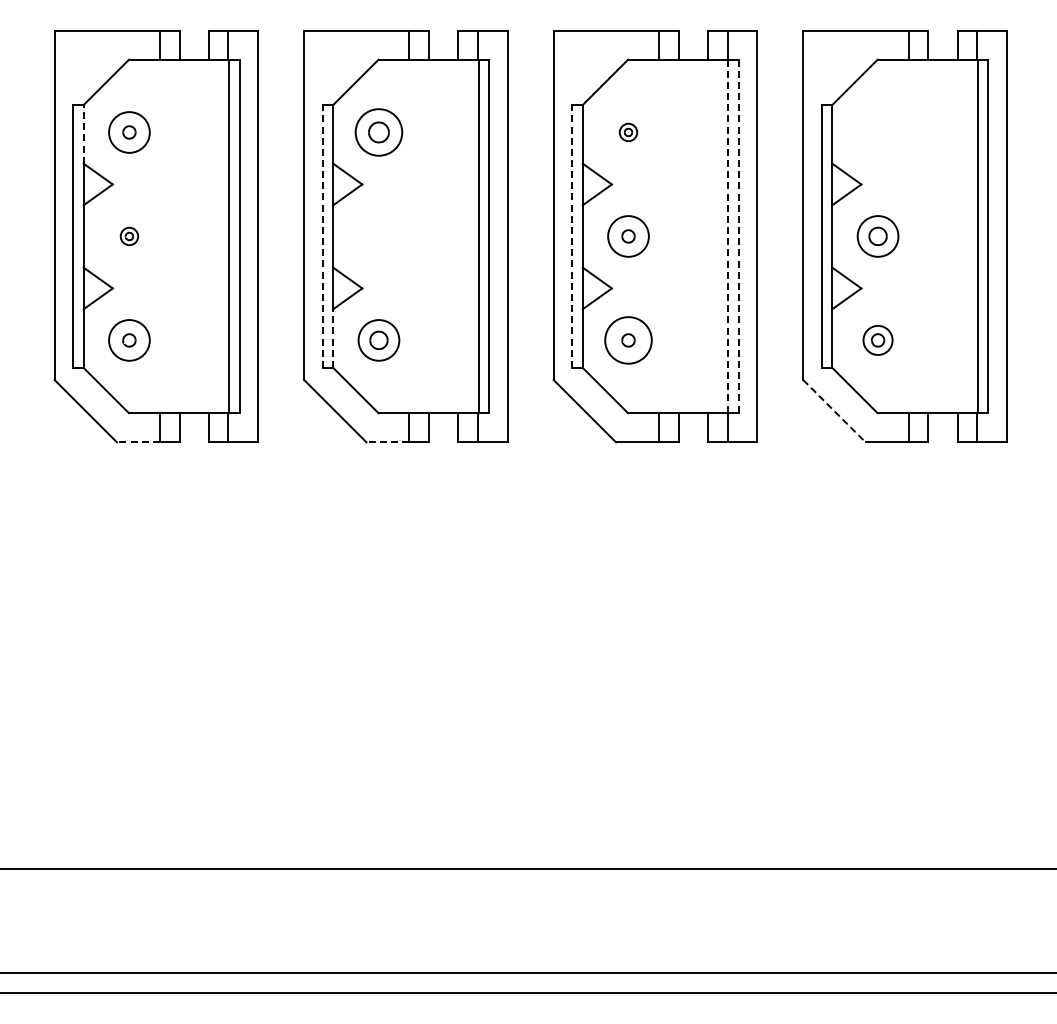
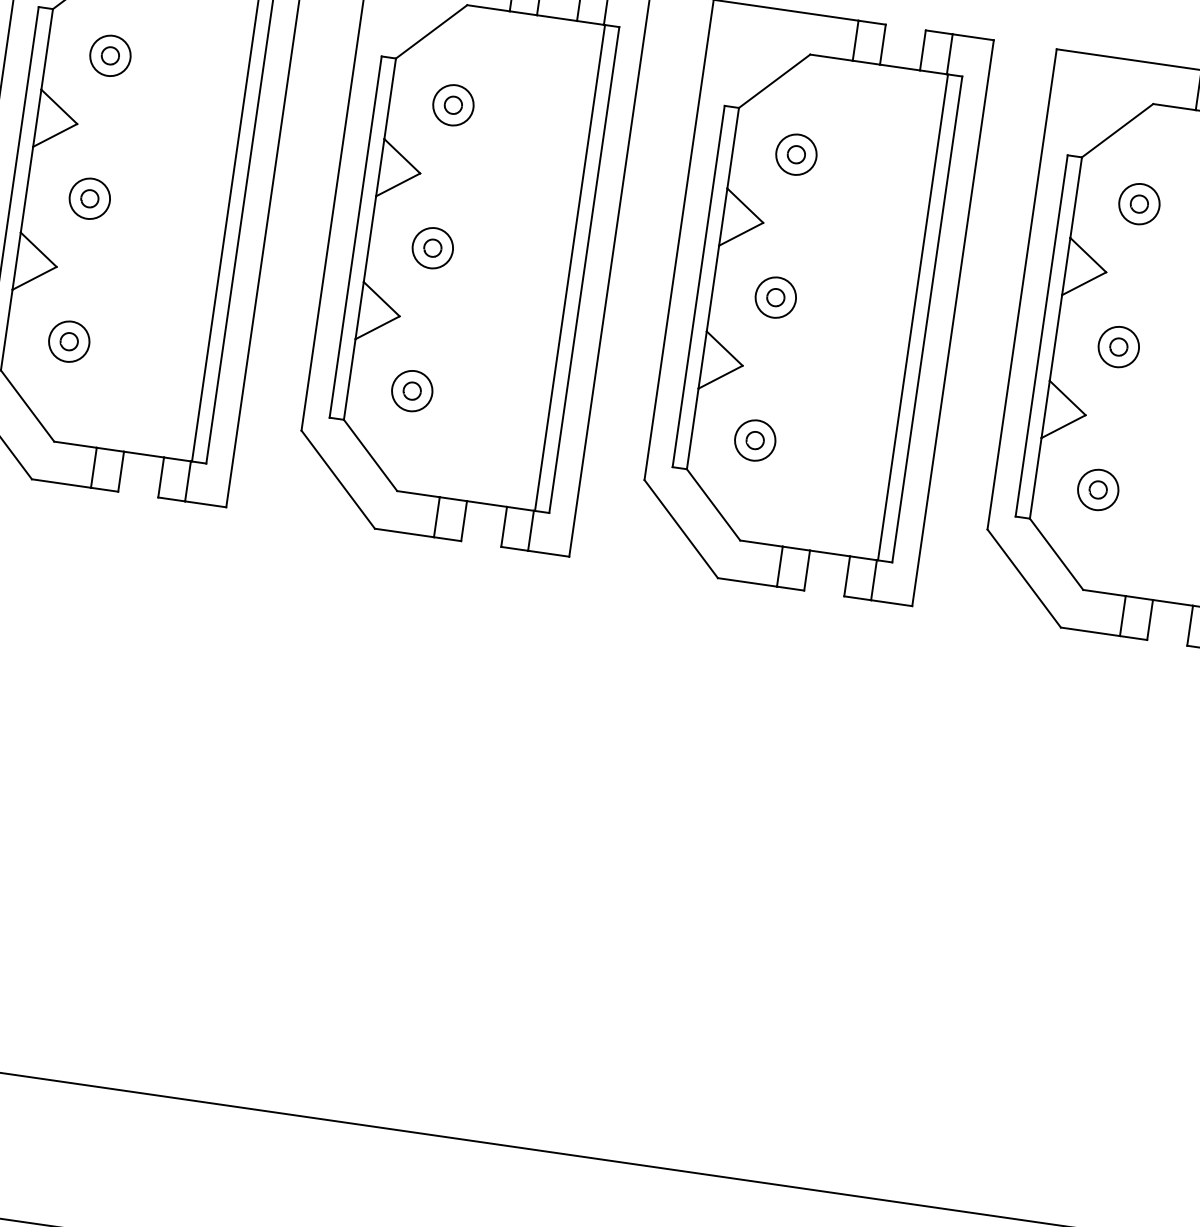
circle: (129, 132) -> (110, 55), size x0.71
part: (378, 132) -> (452, 105), size x0.62
part: (628, 132) -> (796, 154), size x1.67
part: (877, 132) -> (1138, 204), added
line: (83, 133) -> (47, 48), dashed -> solid
line: (322, 235) -> (355, 235), dashed -> solid
line: (572, 235) -> (699, 285), dashed -> solid
part: (129, 236) -> (89, 198), size x1.67
part: (378, 236) -> (432, 248), added
circle: (628, 236) -> (775, 297), size x0.71
line: (728, 236) -> (913, 317), dashed -> solid
line: (738, 236) -> (927, 319), dashed -> solid
part: (877, 236) -> (1118, 347), size x0.71
line: (333, 338) -> (350, 379), dashed -> solid
circle: (129, 339) -> (69, 340), size x0.71
circle: (628, 339) -> (755, 439), size x0.62
part: (378, 340) -> (411, 391), size x0.71
line: (834, 411) -> (1024, 579), dashed -> solid
line: (137, 442) -> (60, 483), dashed -> solid
line: (387, 442) -> (403, 533), dashed -> solid

